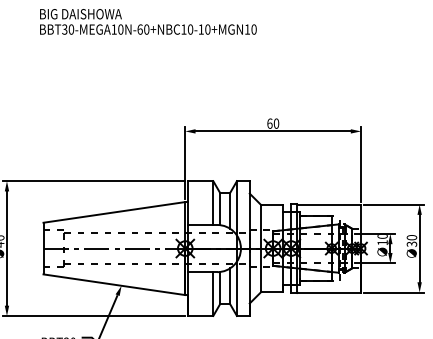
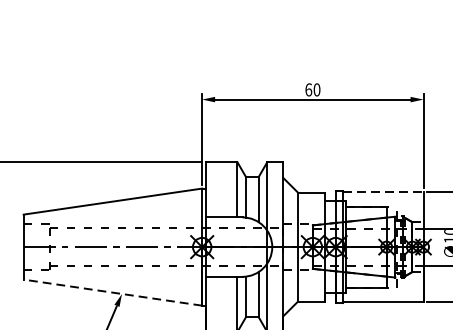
line: (329, 204) -> (383, 191), solid -> dashed
line: (114, 284) -> (113, 292), solid -> dashed

